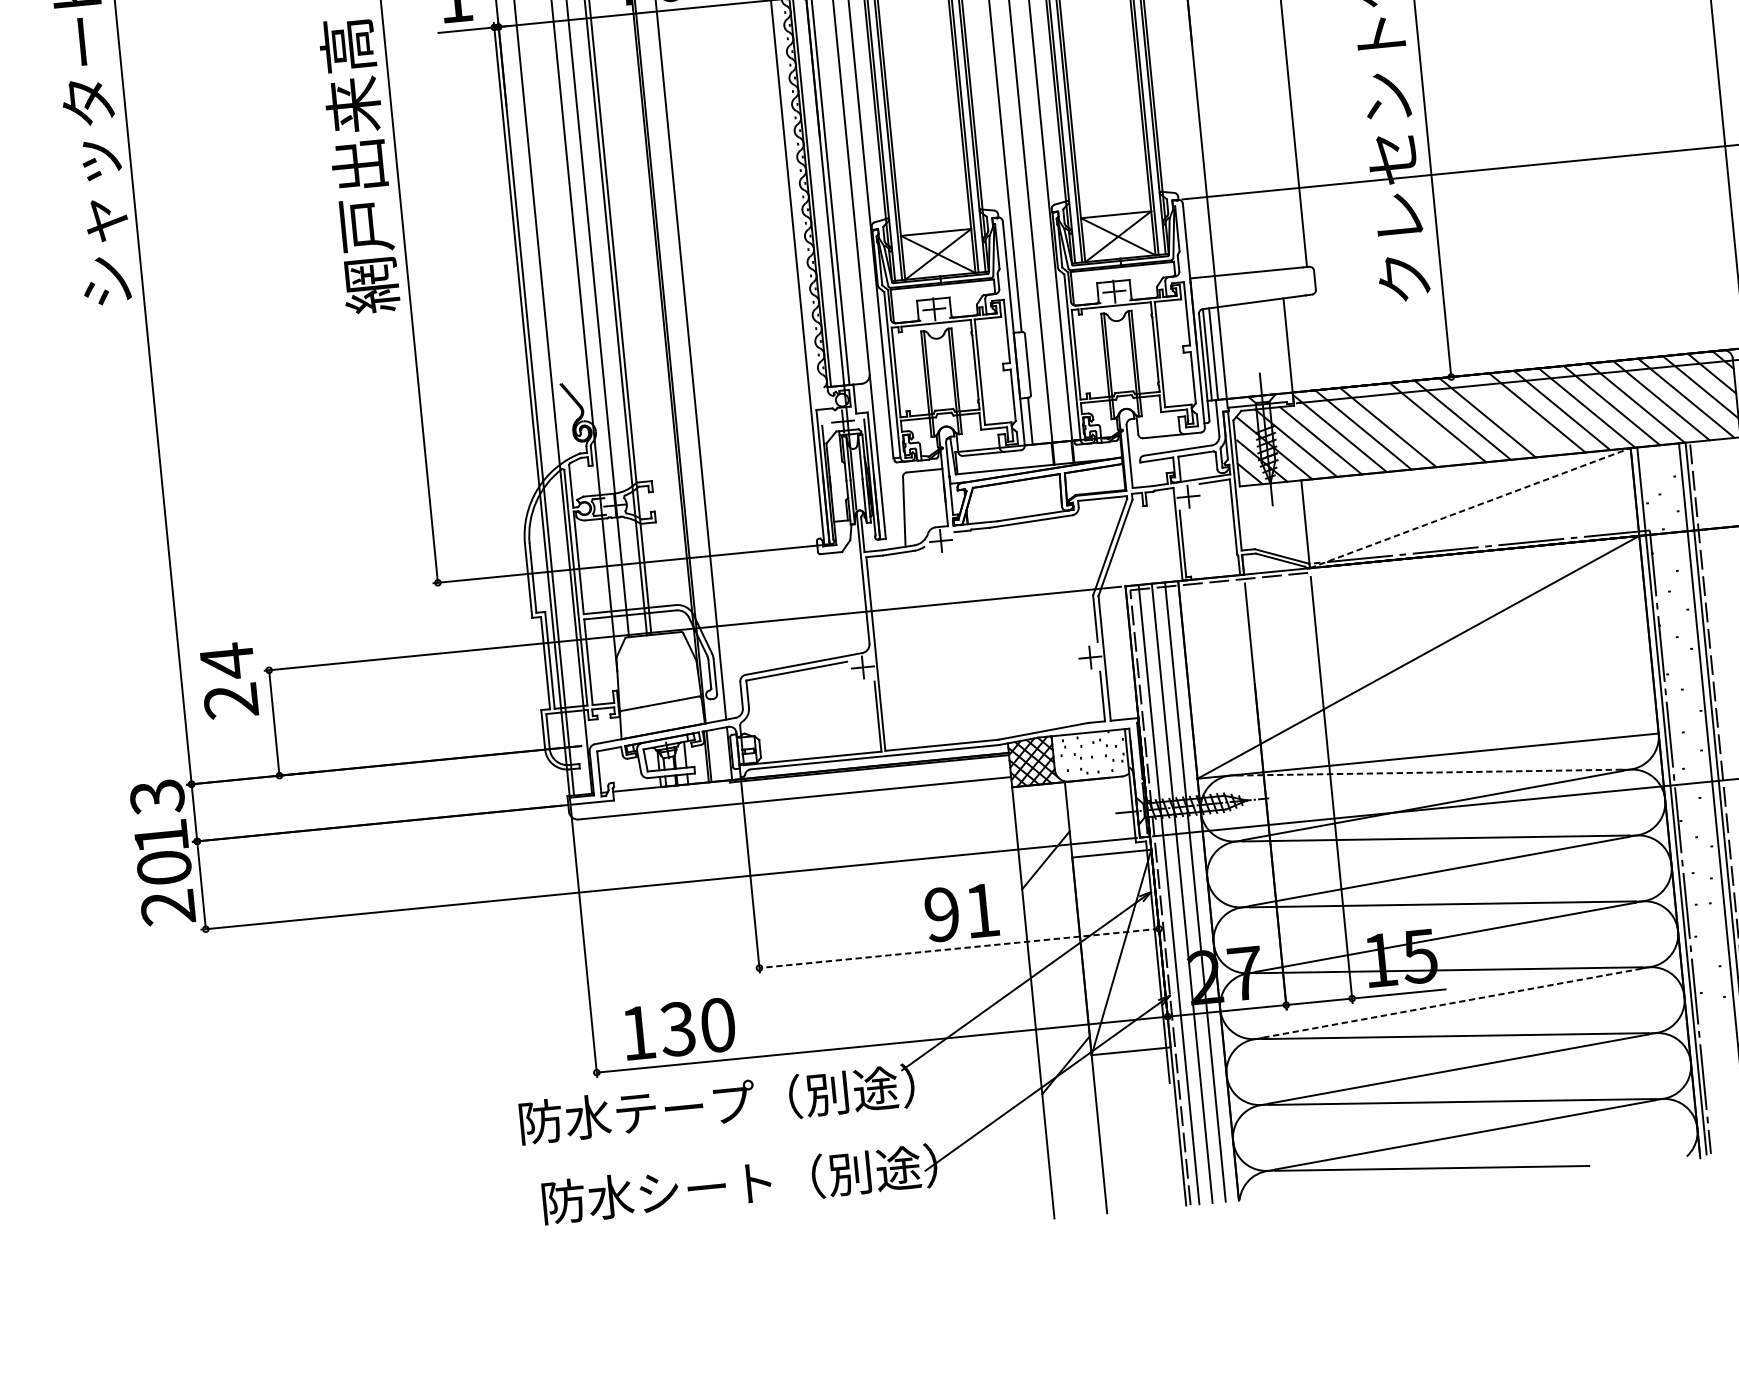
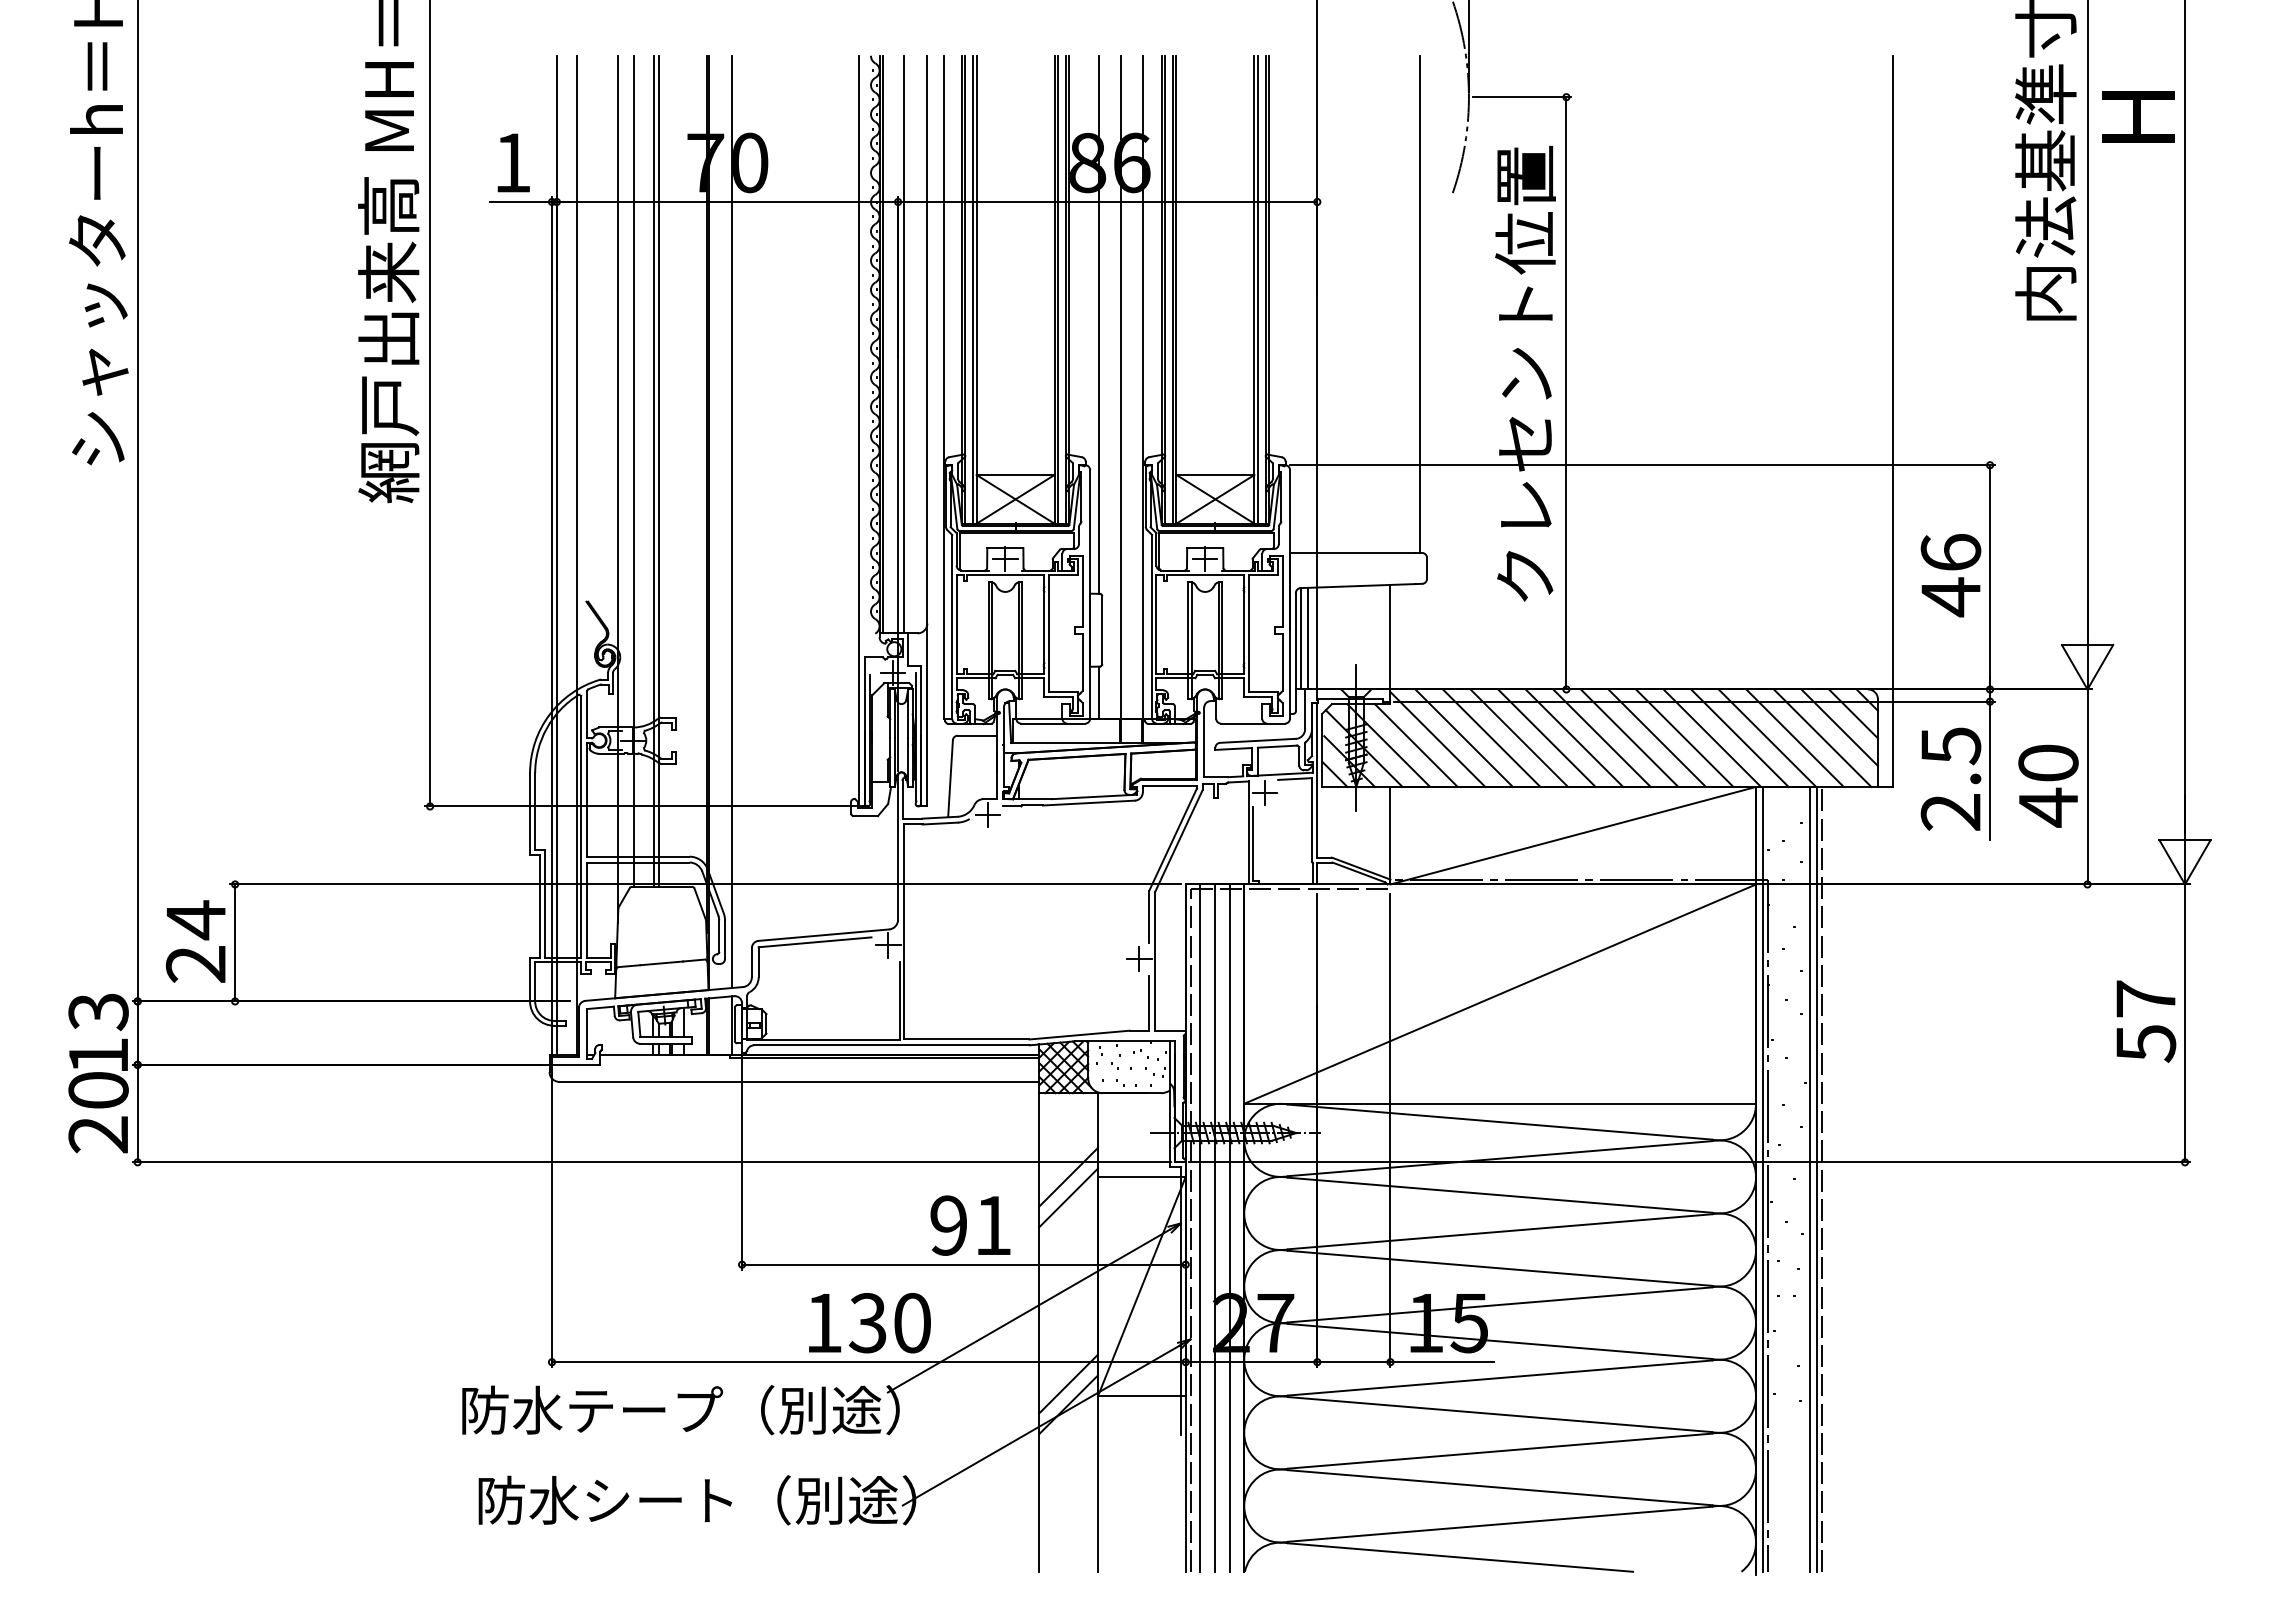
line: (1512, 414) -> (1629, 737), added
line: (1413, 424) -> (1519, 737), added
line: (1470, 507) -> (1573, 835), dashed -> solid
text: (228, 680) -> (195, 941), moved
line: (1430, 772) -> (1500, 1122), dashed -> solid
line: (1047, 878) -> (1068, 1197), added
line: (958, 948) -> (963, 1264), dashed -> solid
line: (1452, 1003) -> (1500, 1378), dashed -> solid
text: (679, 1029) -> (869, 1323), moved
line: (1063, 1046) -> (1068, 1383), added

